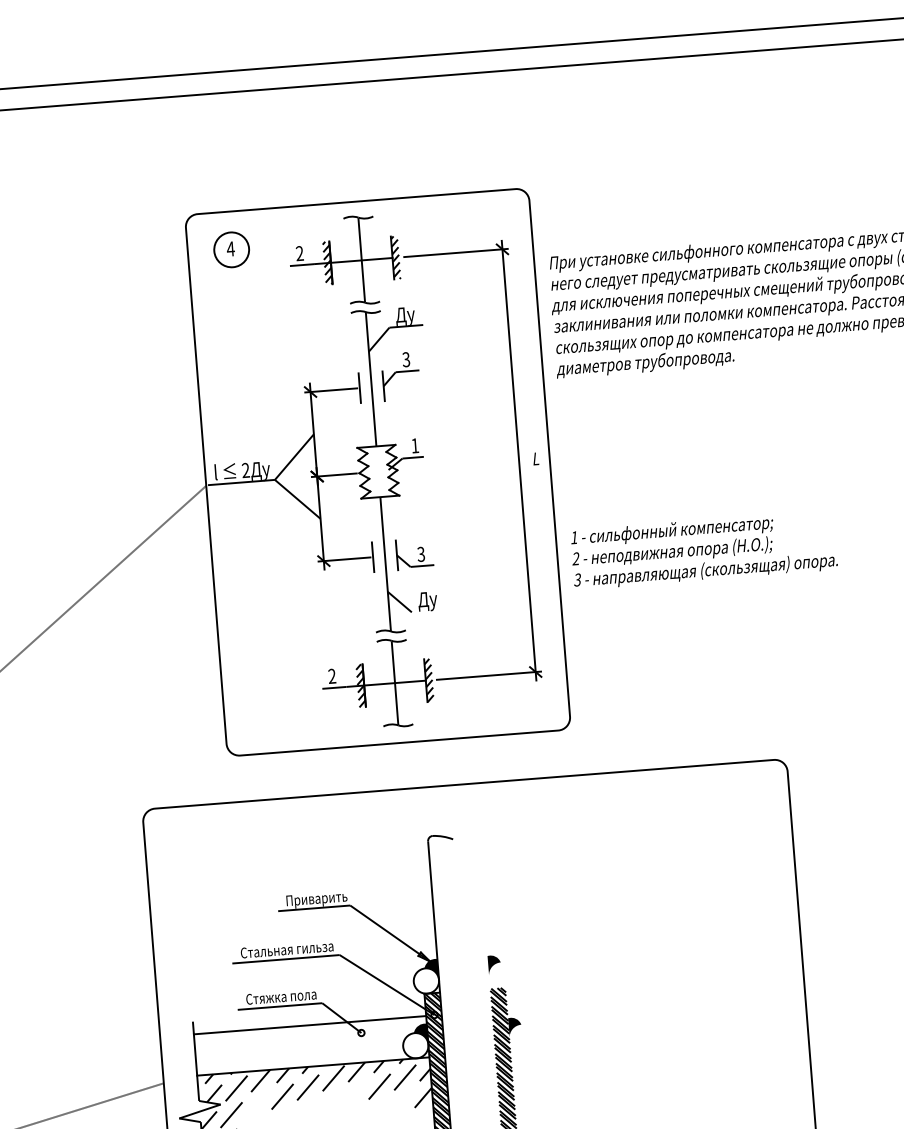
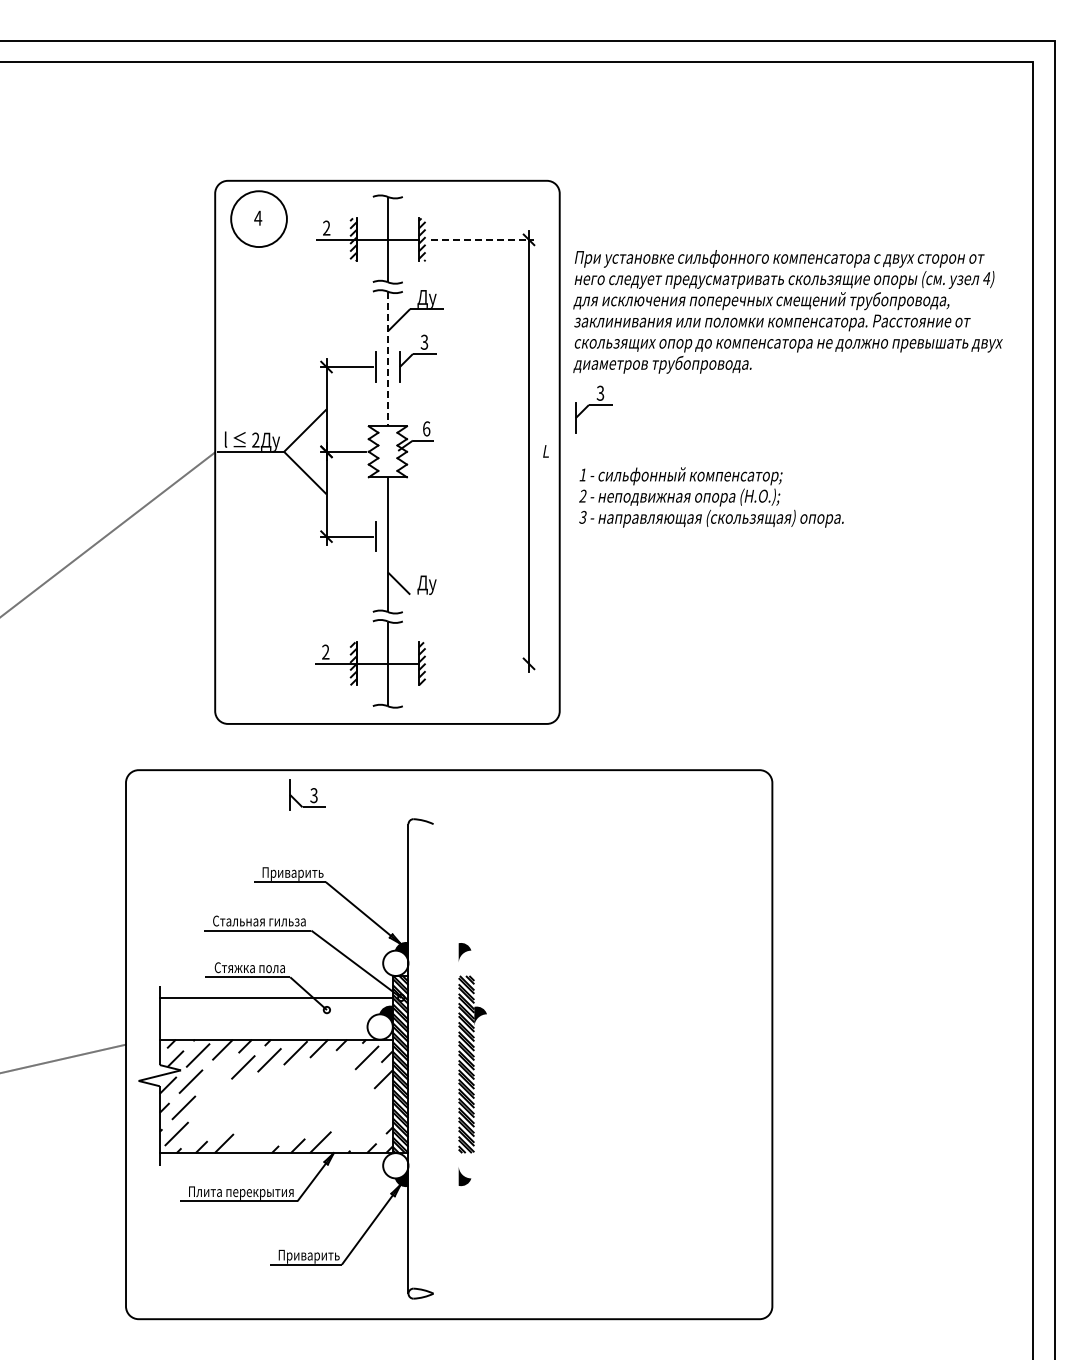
circle: (231, 249) -> (258, 218), size x1.6
line: (456, 252) -> (482, 239), solid -> dashed
line: (370, 379) -> (387, 359), solid -> dashed
part: (580, 413) -> (593, 409), added
text: (415, 445) -> (426, 428), 1 -> 6
text: (704, 550) -> (711, 497), moved
part: (414, 553) -> (307, 794), moved
line: (488, 675) -> (481, 663), removed
line: (379, 1086) -> (340, 1064), removed

